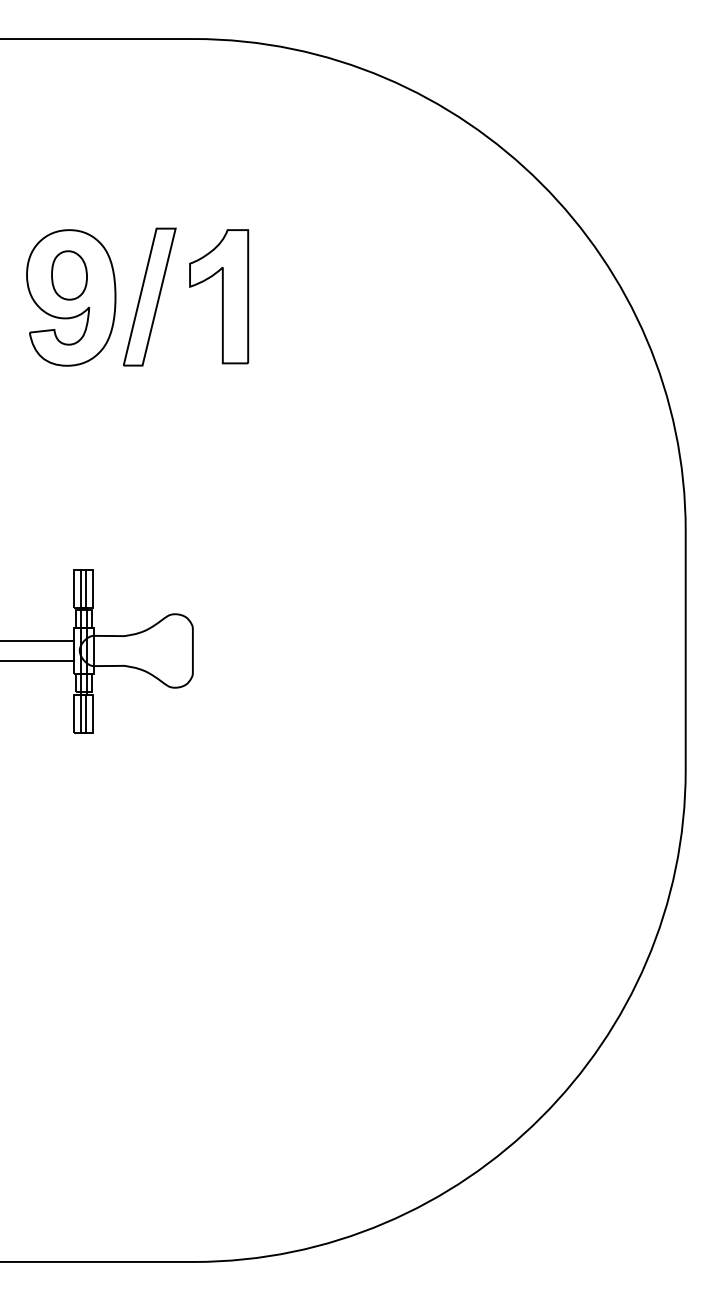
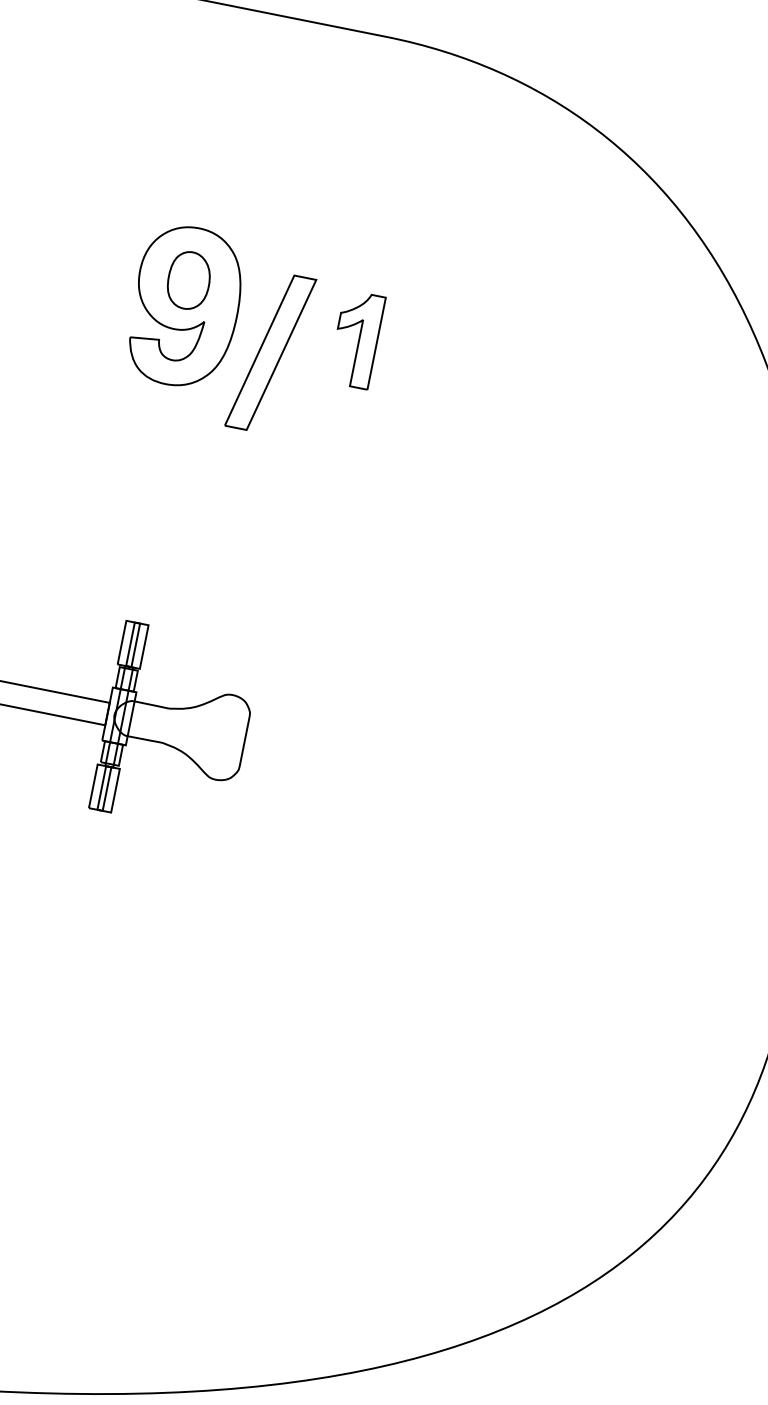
part: (149, 296) -> (270, 352), moved
part: (219, 296) -> (356, 339), size x0.6

